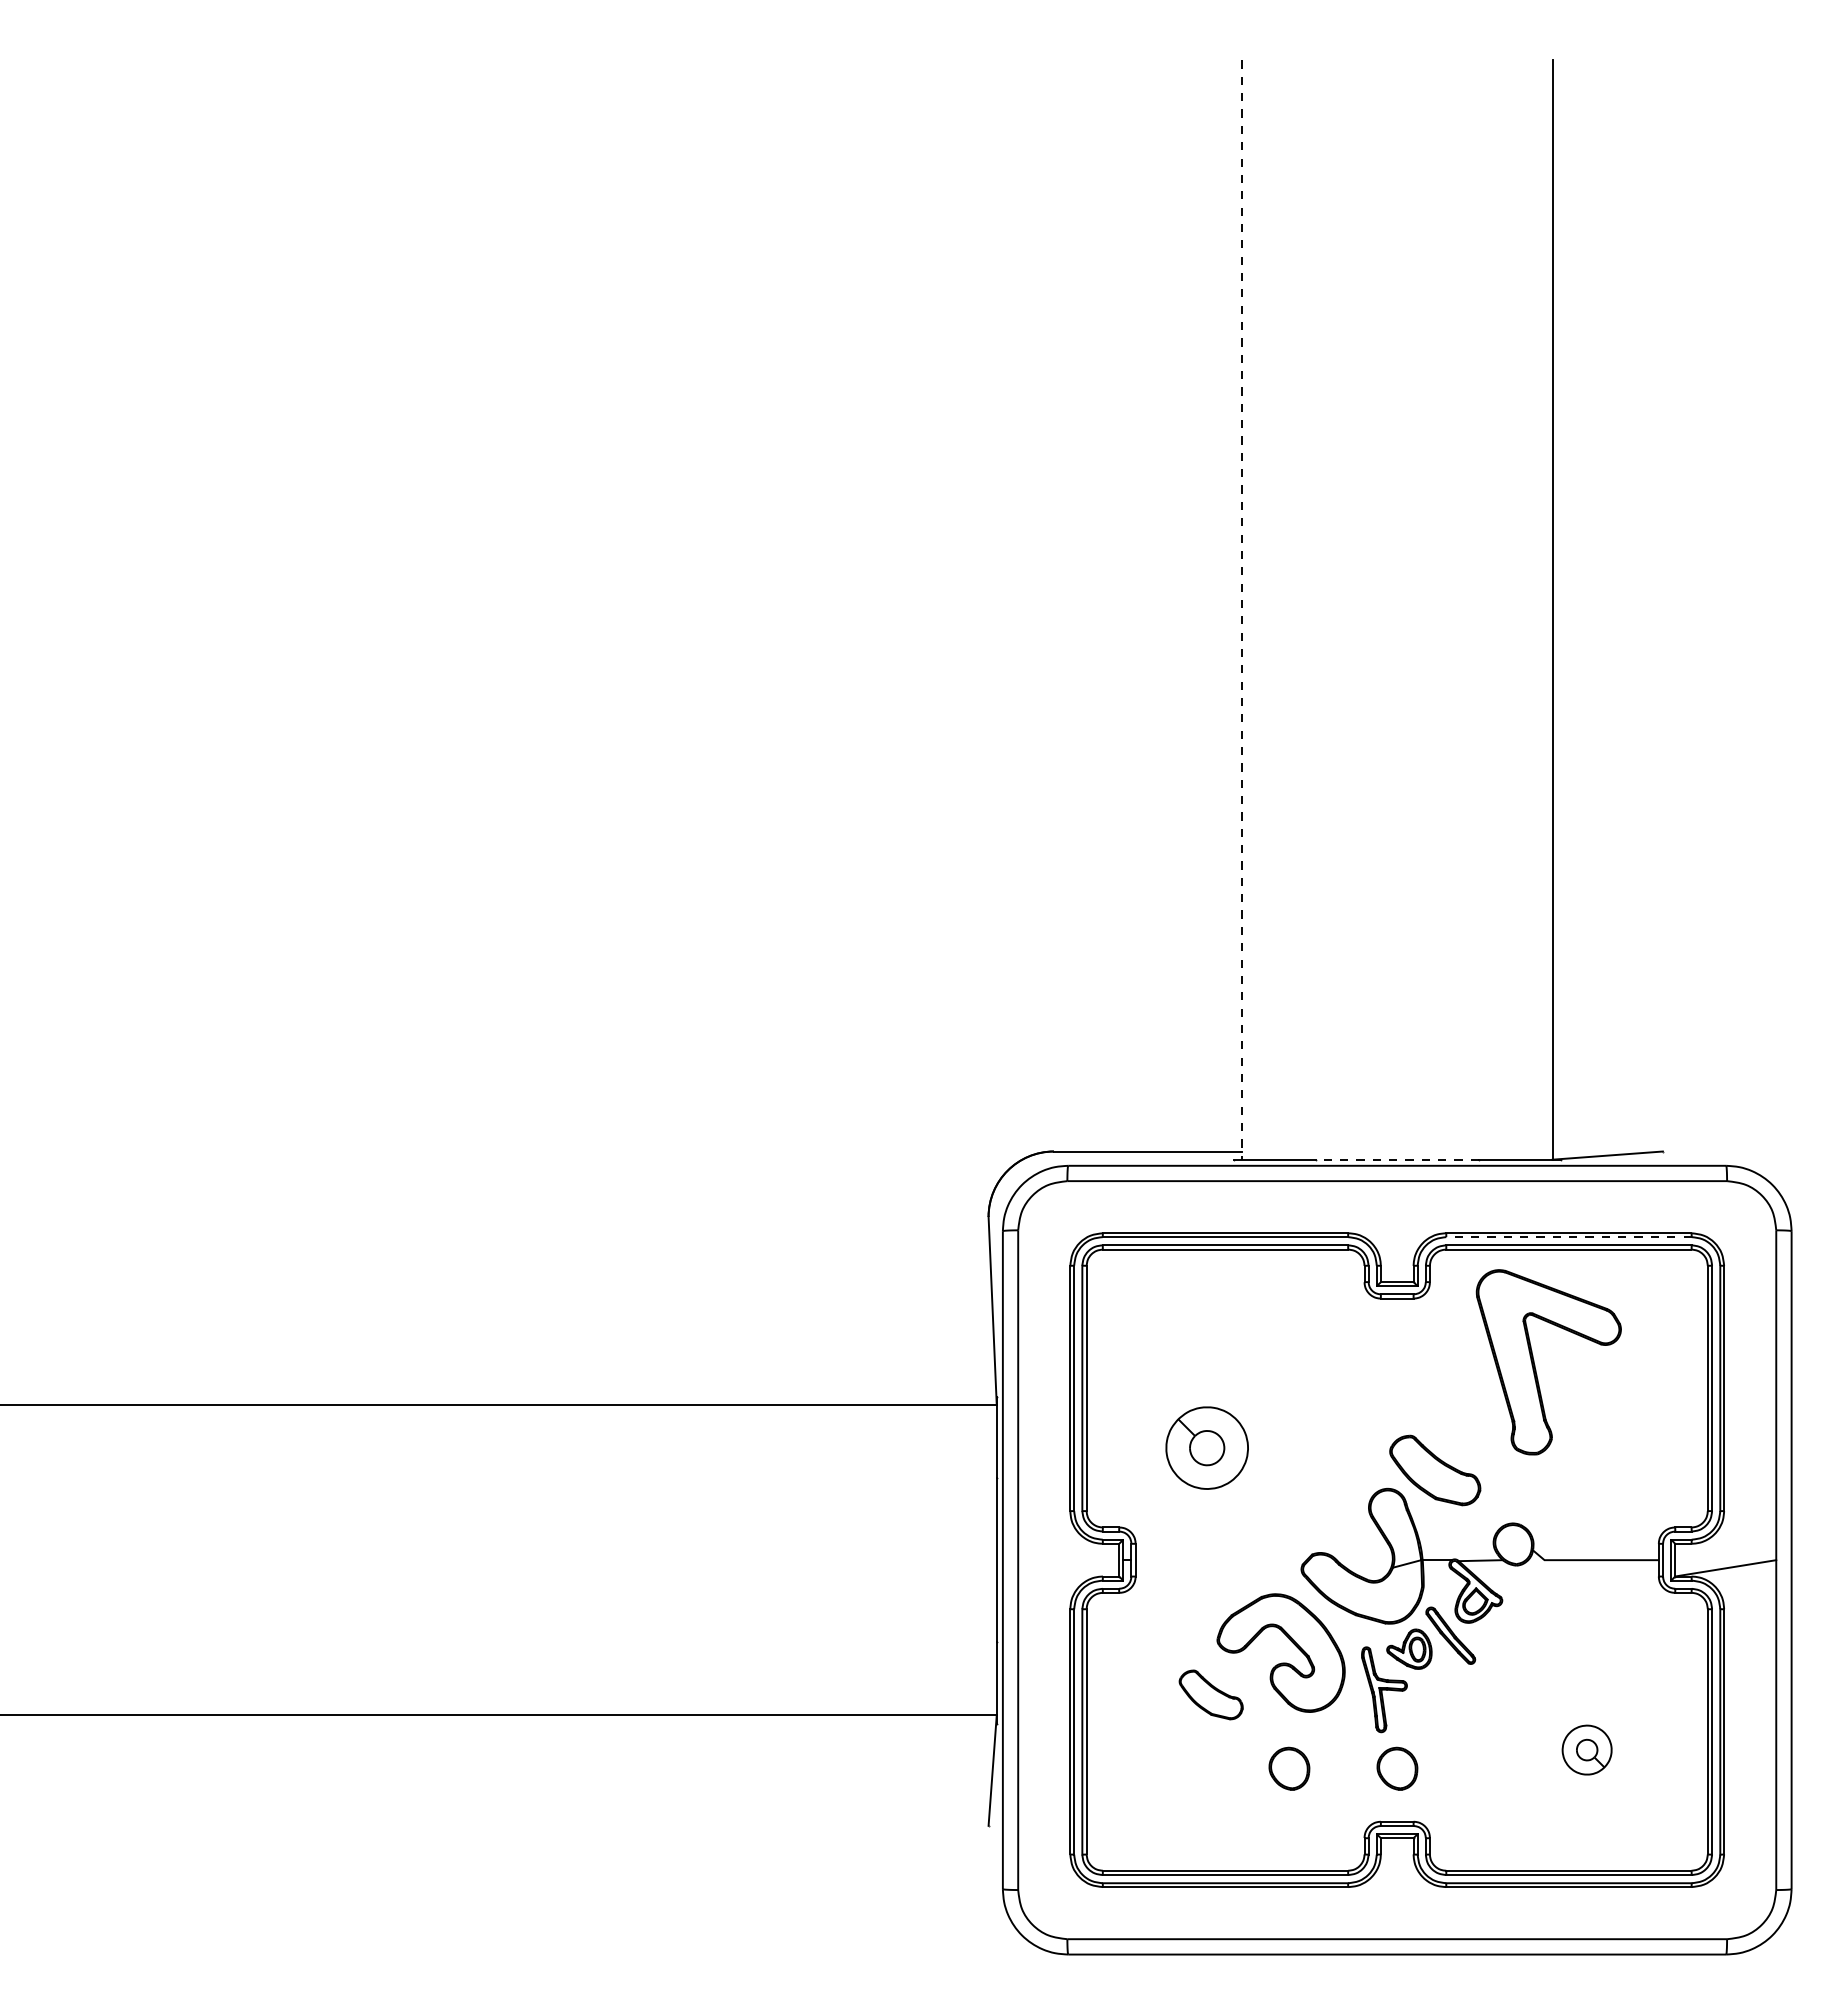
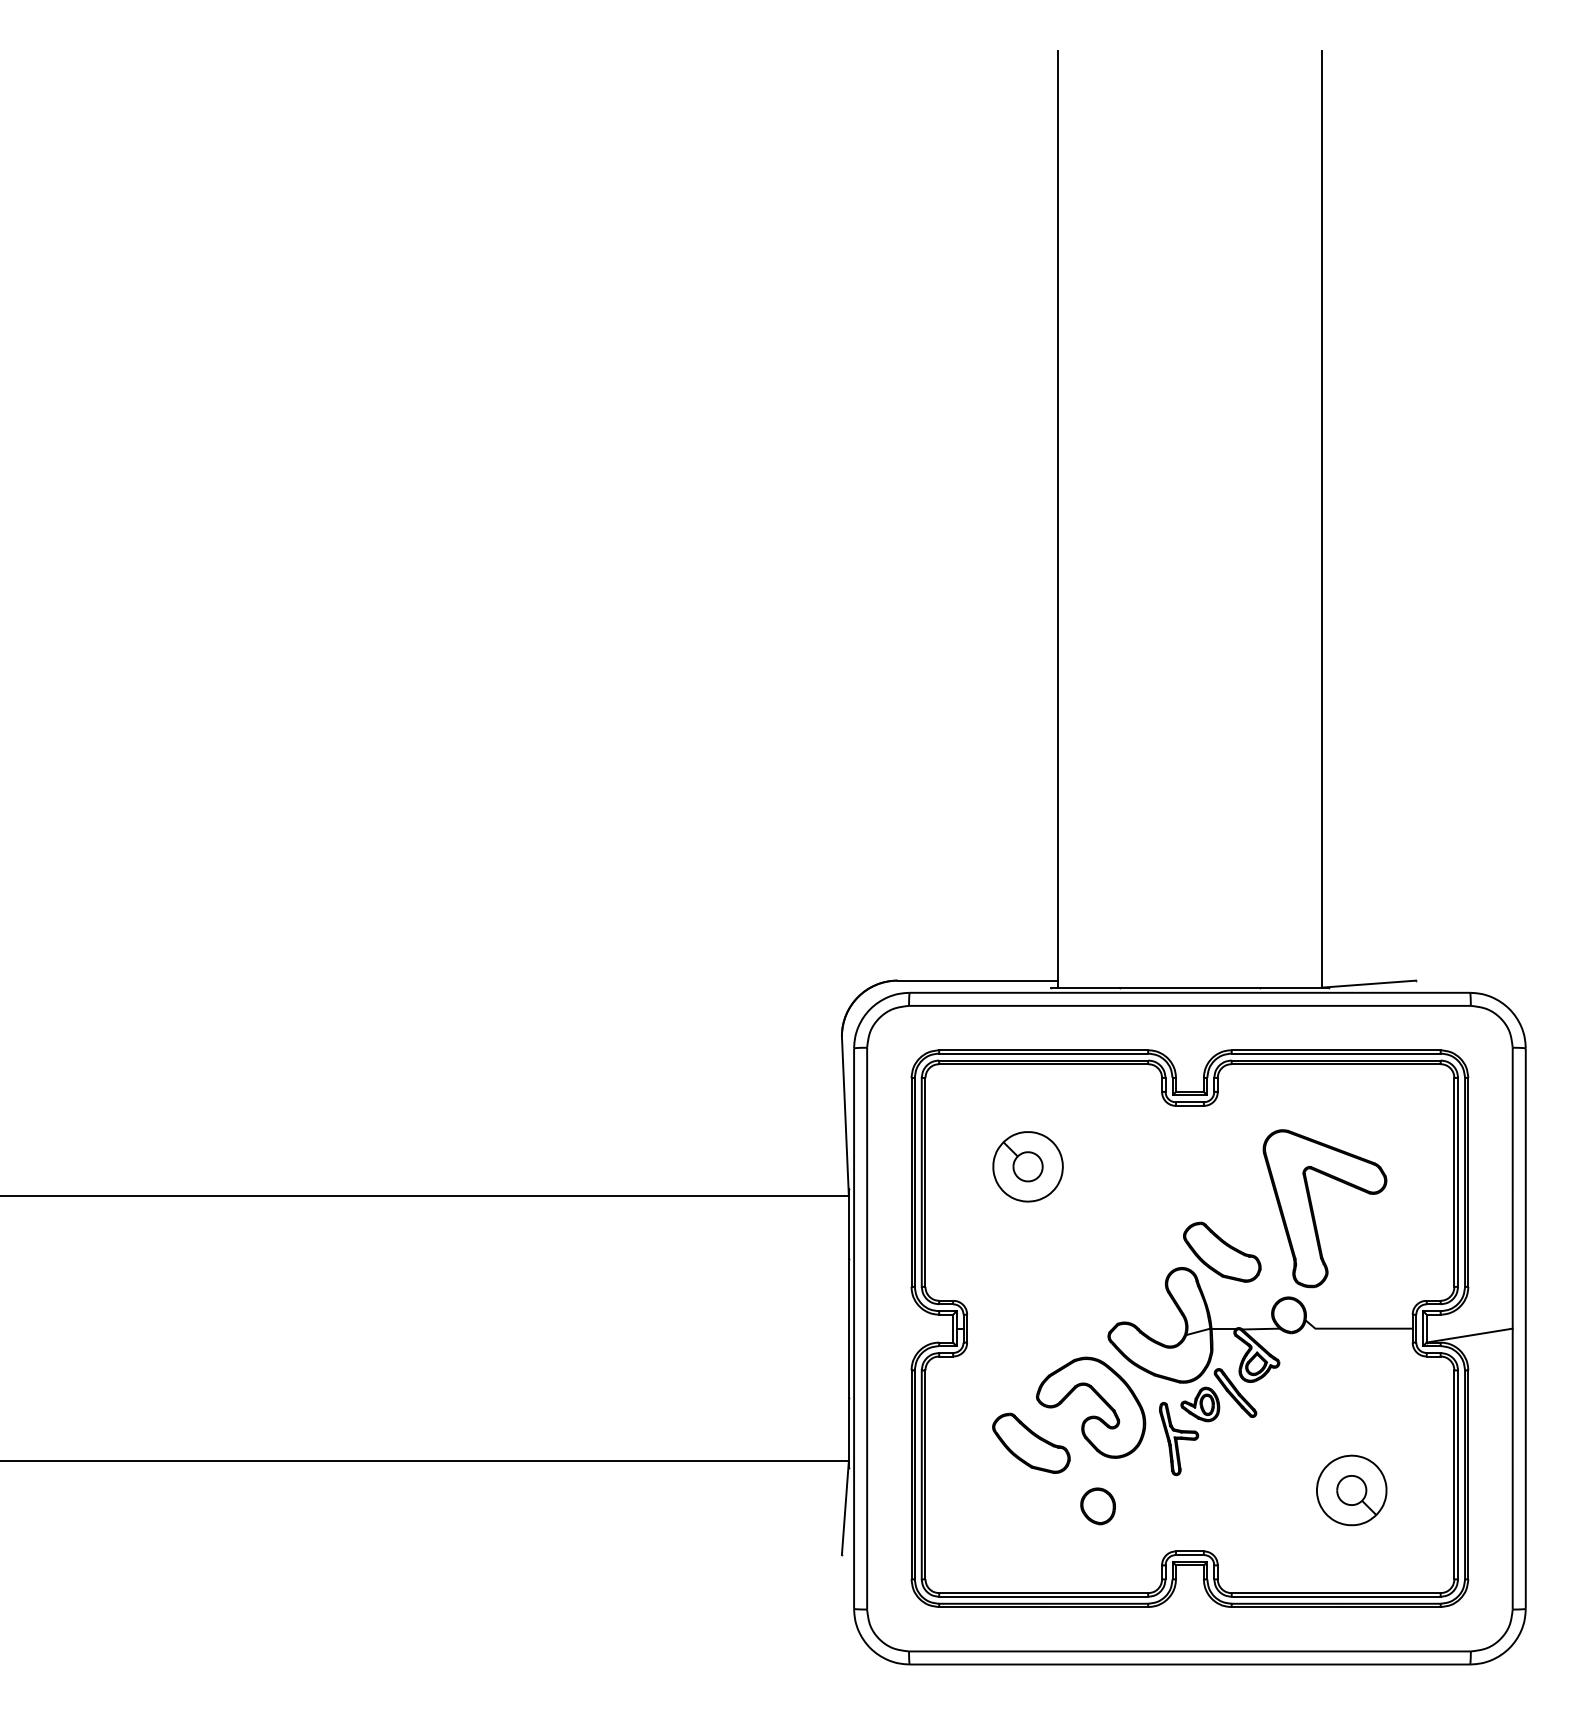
line: (1241, 610) -> (1057, 519), dashed -> solid
line: (1397, 1159) -> (1190, 987), dashed -> solid
line: (1568, 1237) -> (1335, 1053), dashed -> solid
part: (1535, 1364) -> (1313, 1210), moved
part: (1206, 1447) -> (1027, 1166), moved
part: (1211, 1694) -> (1031, 1443), size x1.43
part: (1586, 1749) -> (1351, 1489), size x1.67
part: (1397, 1768) -> (1190, 1506), removed

